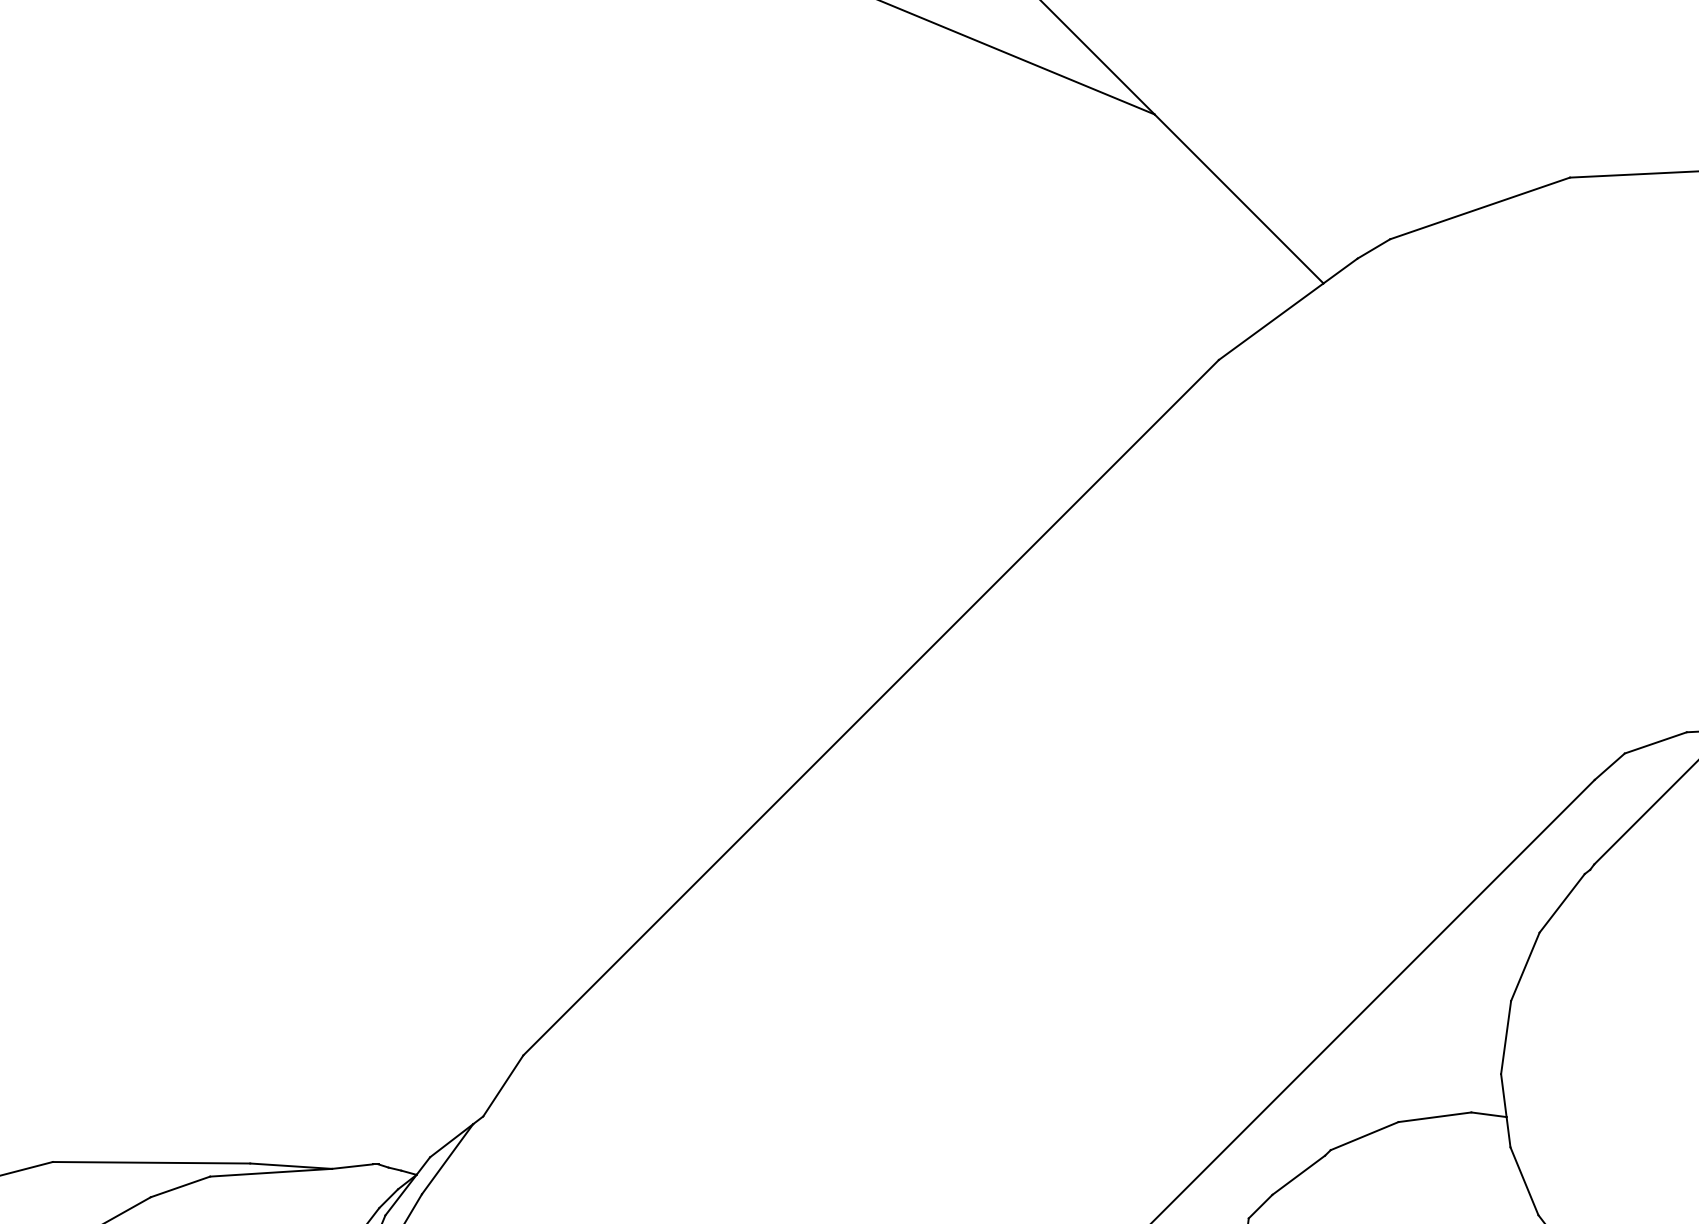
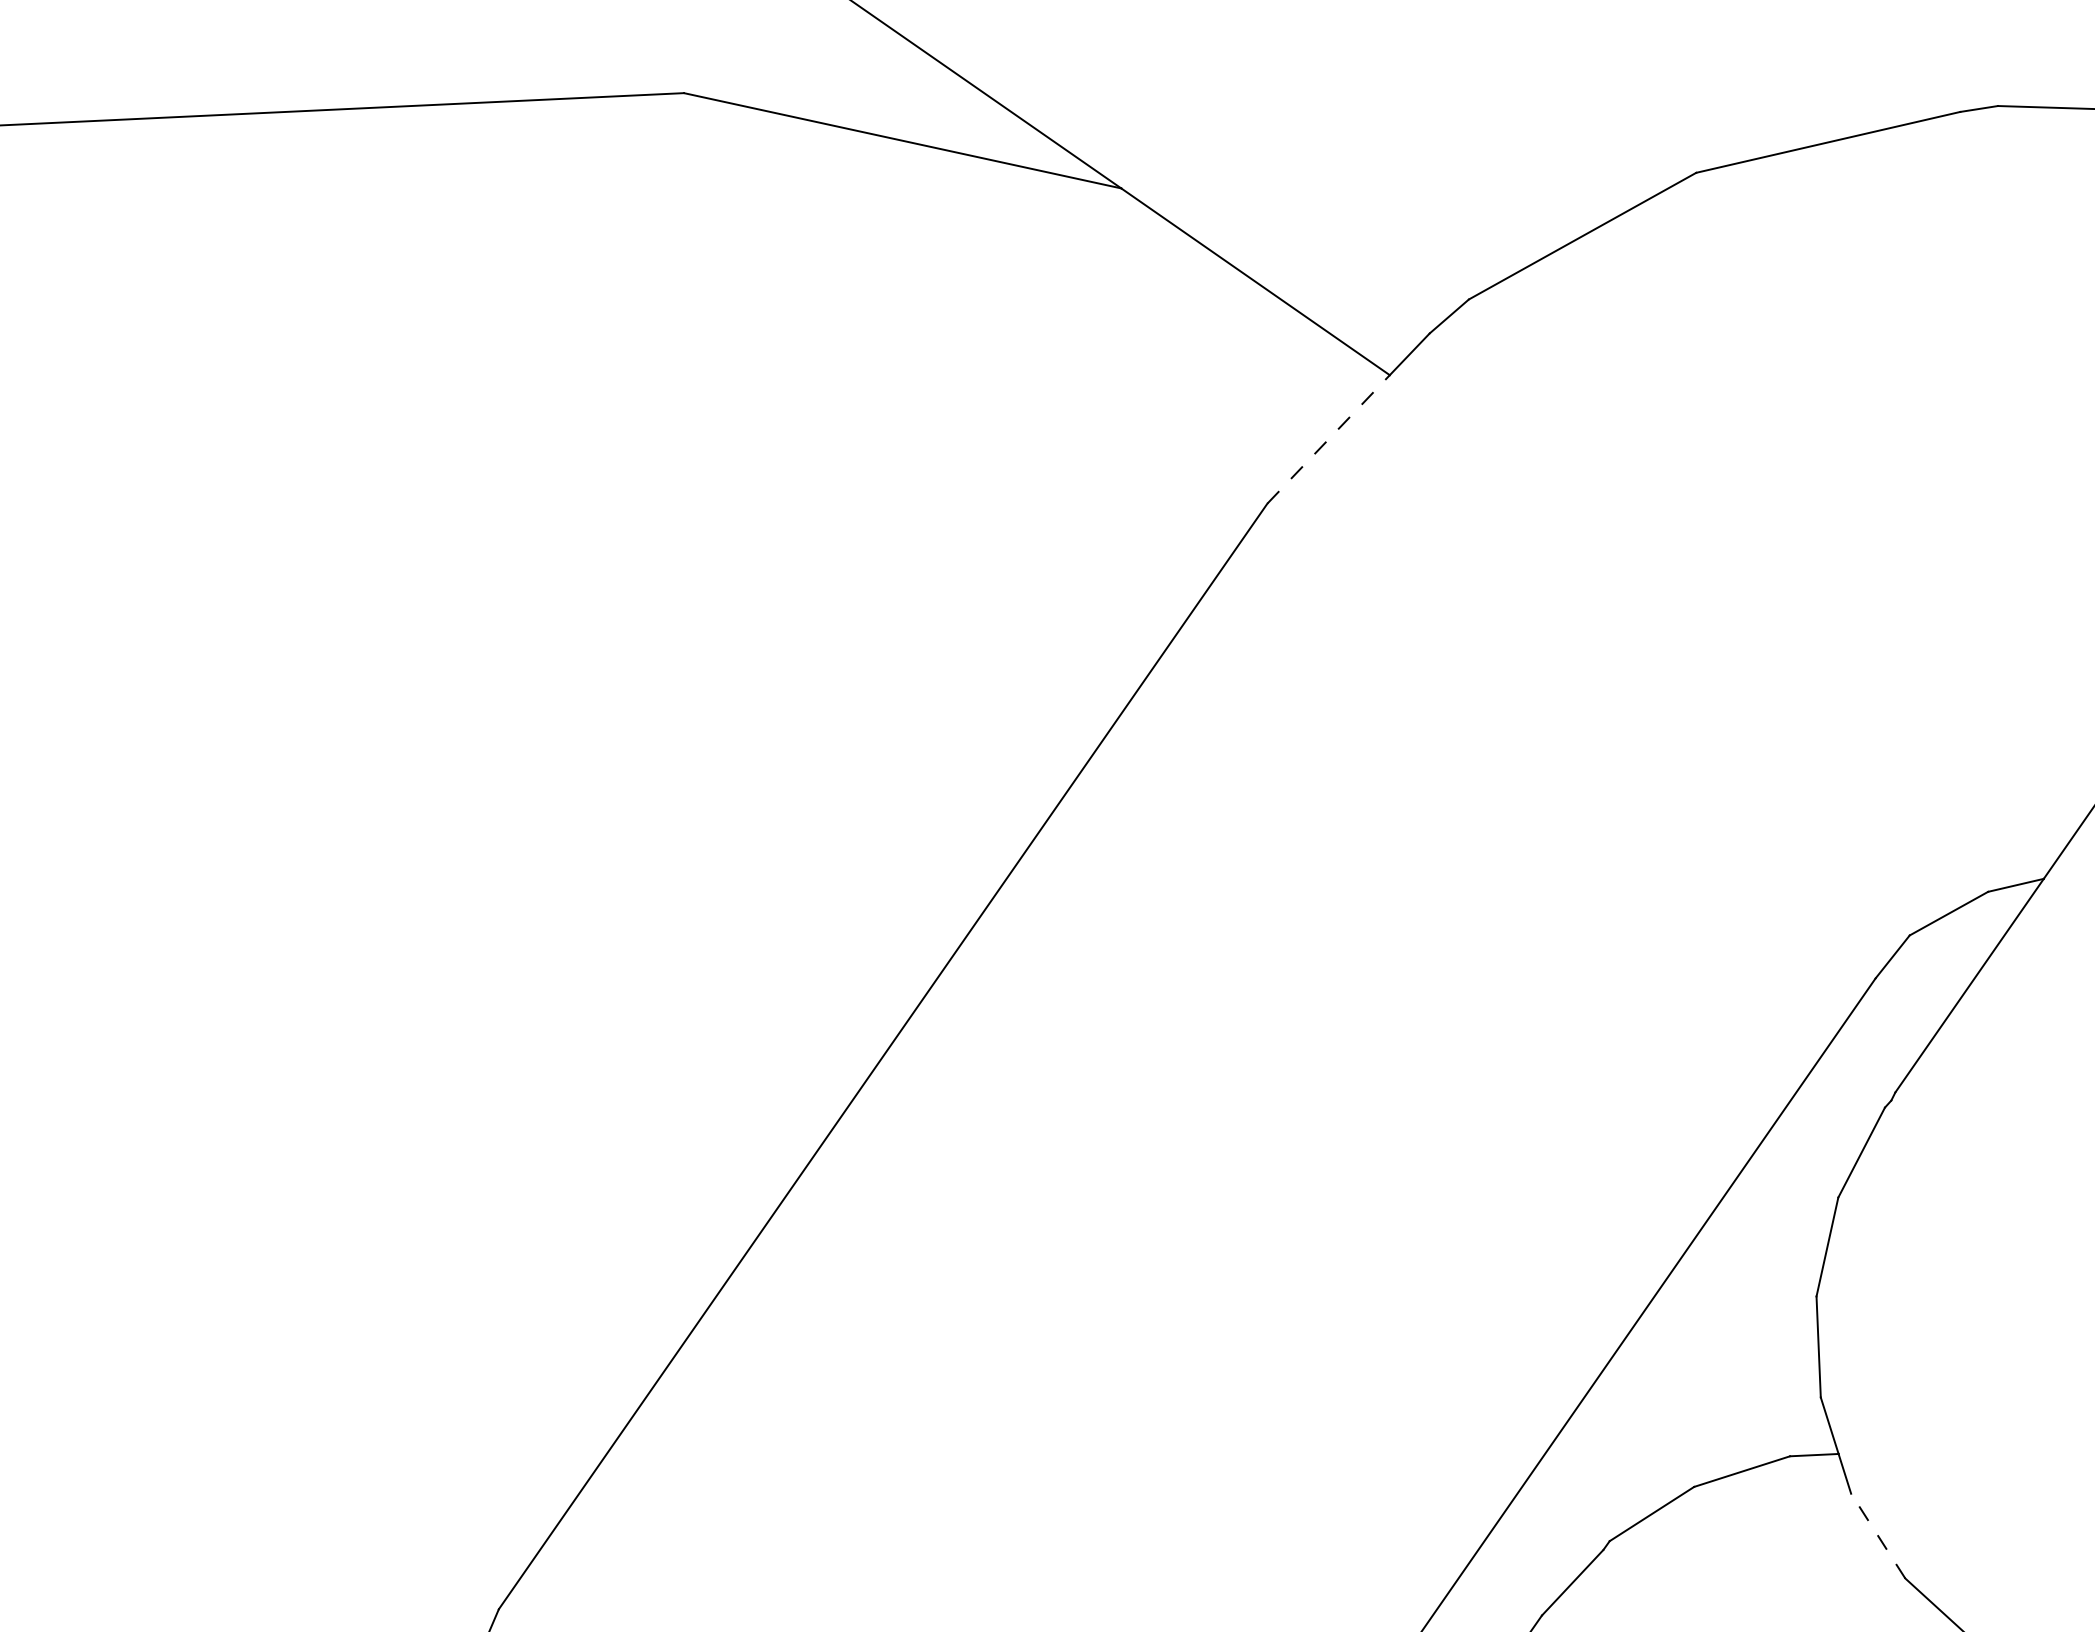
line: (1271, 321) -> (1328, 439), solid -> dashed
line: (1524, 1181) -> (1878, 1536), solid -> dashed

